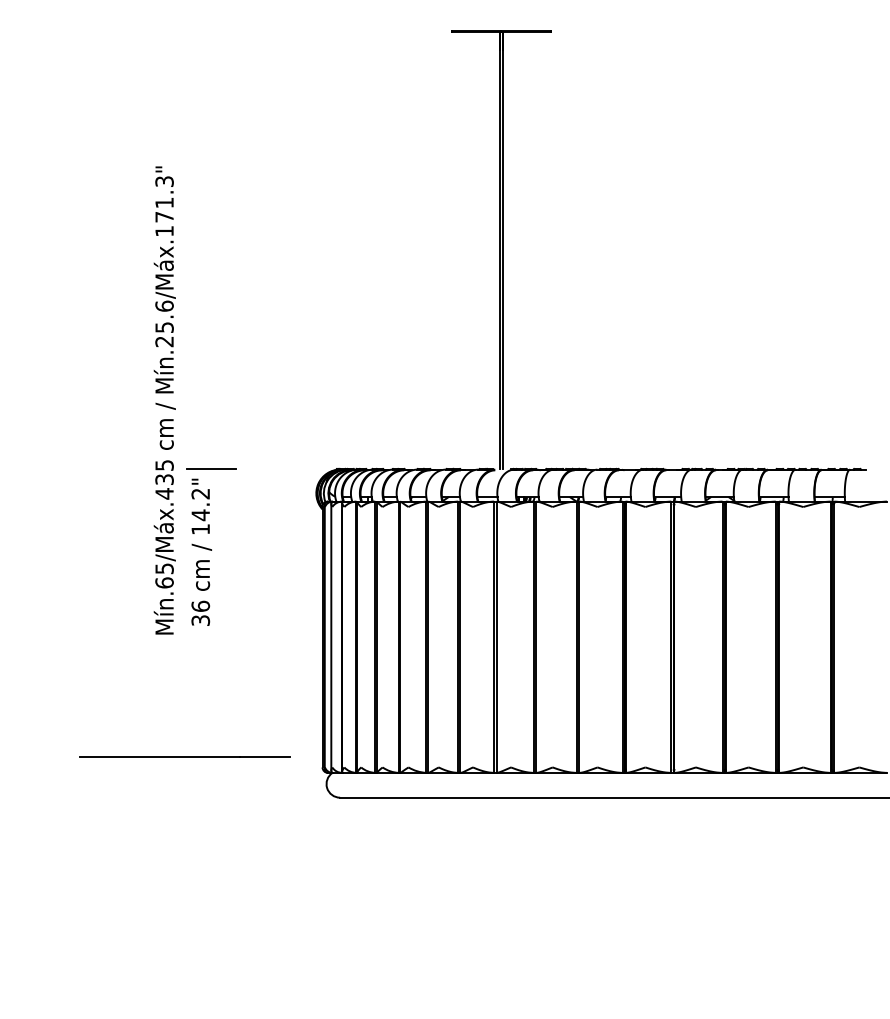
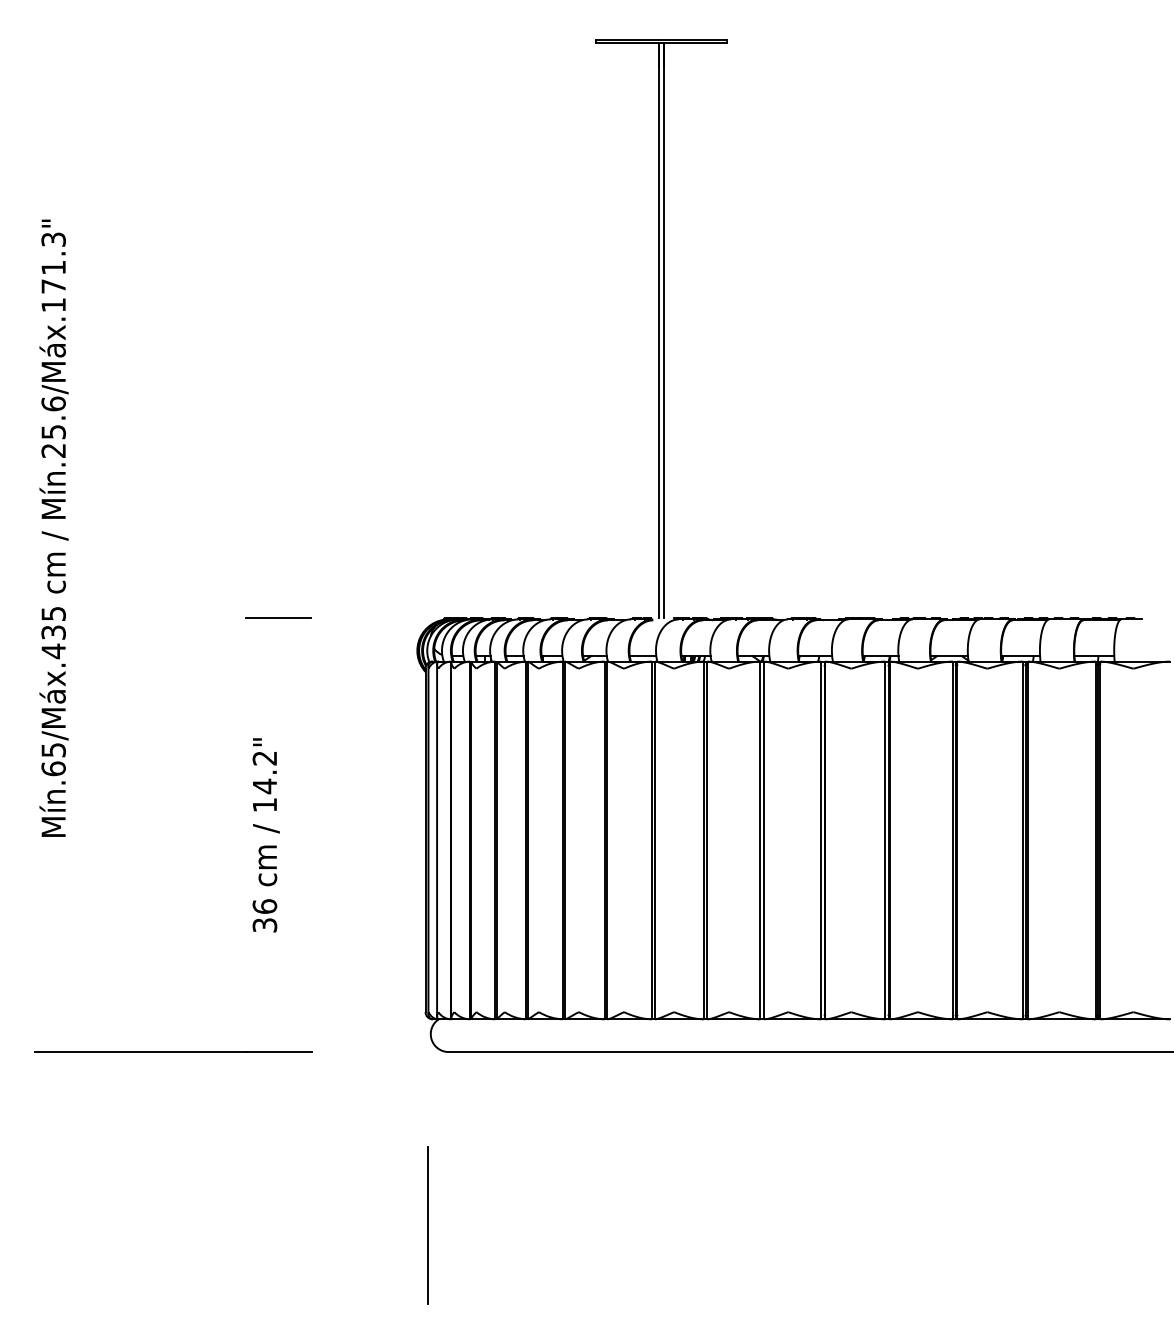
text: (164, 400) -> (53, 528), moved
text: (201, 551) -> (265, 834), moved
line: (184, 756) -> (173, 1051), moved
line: (324, 929) -> (428, 1225), added

